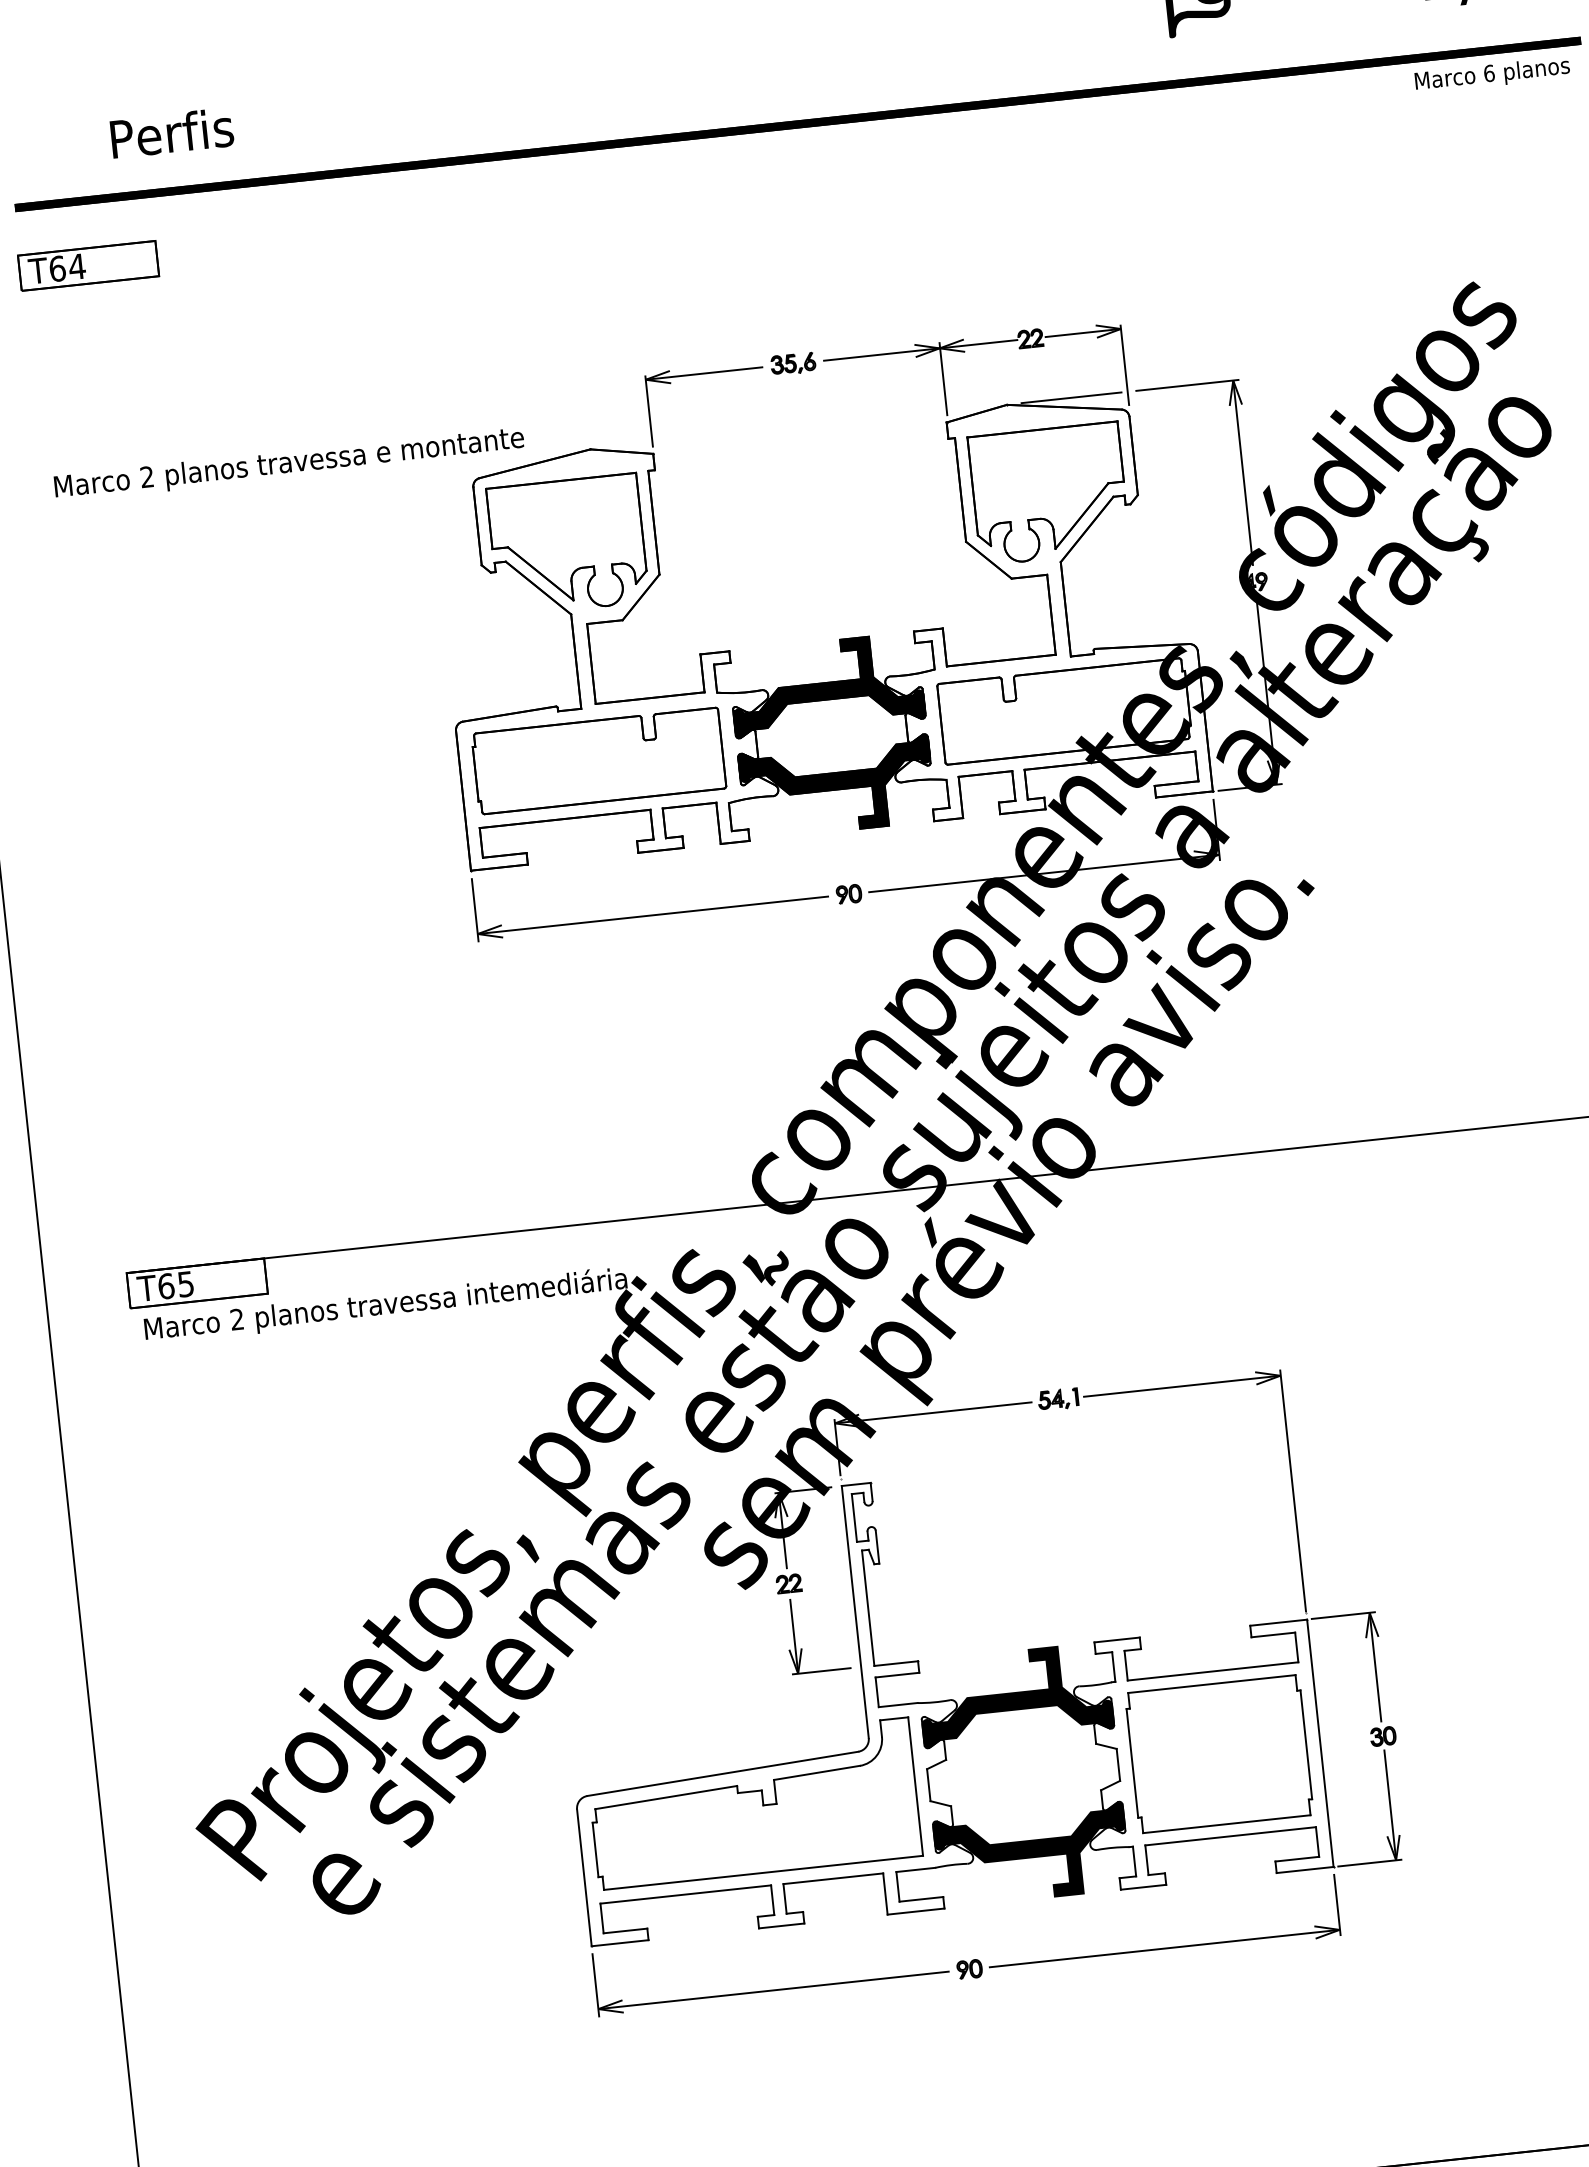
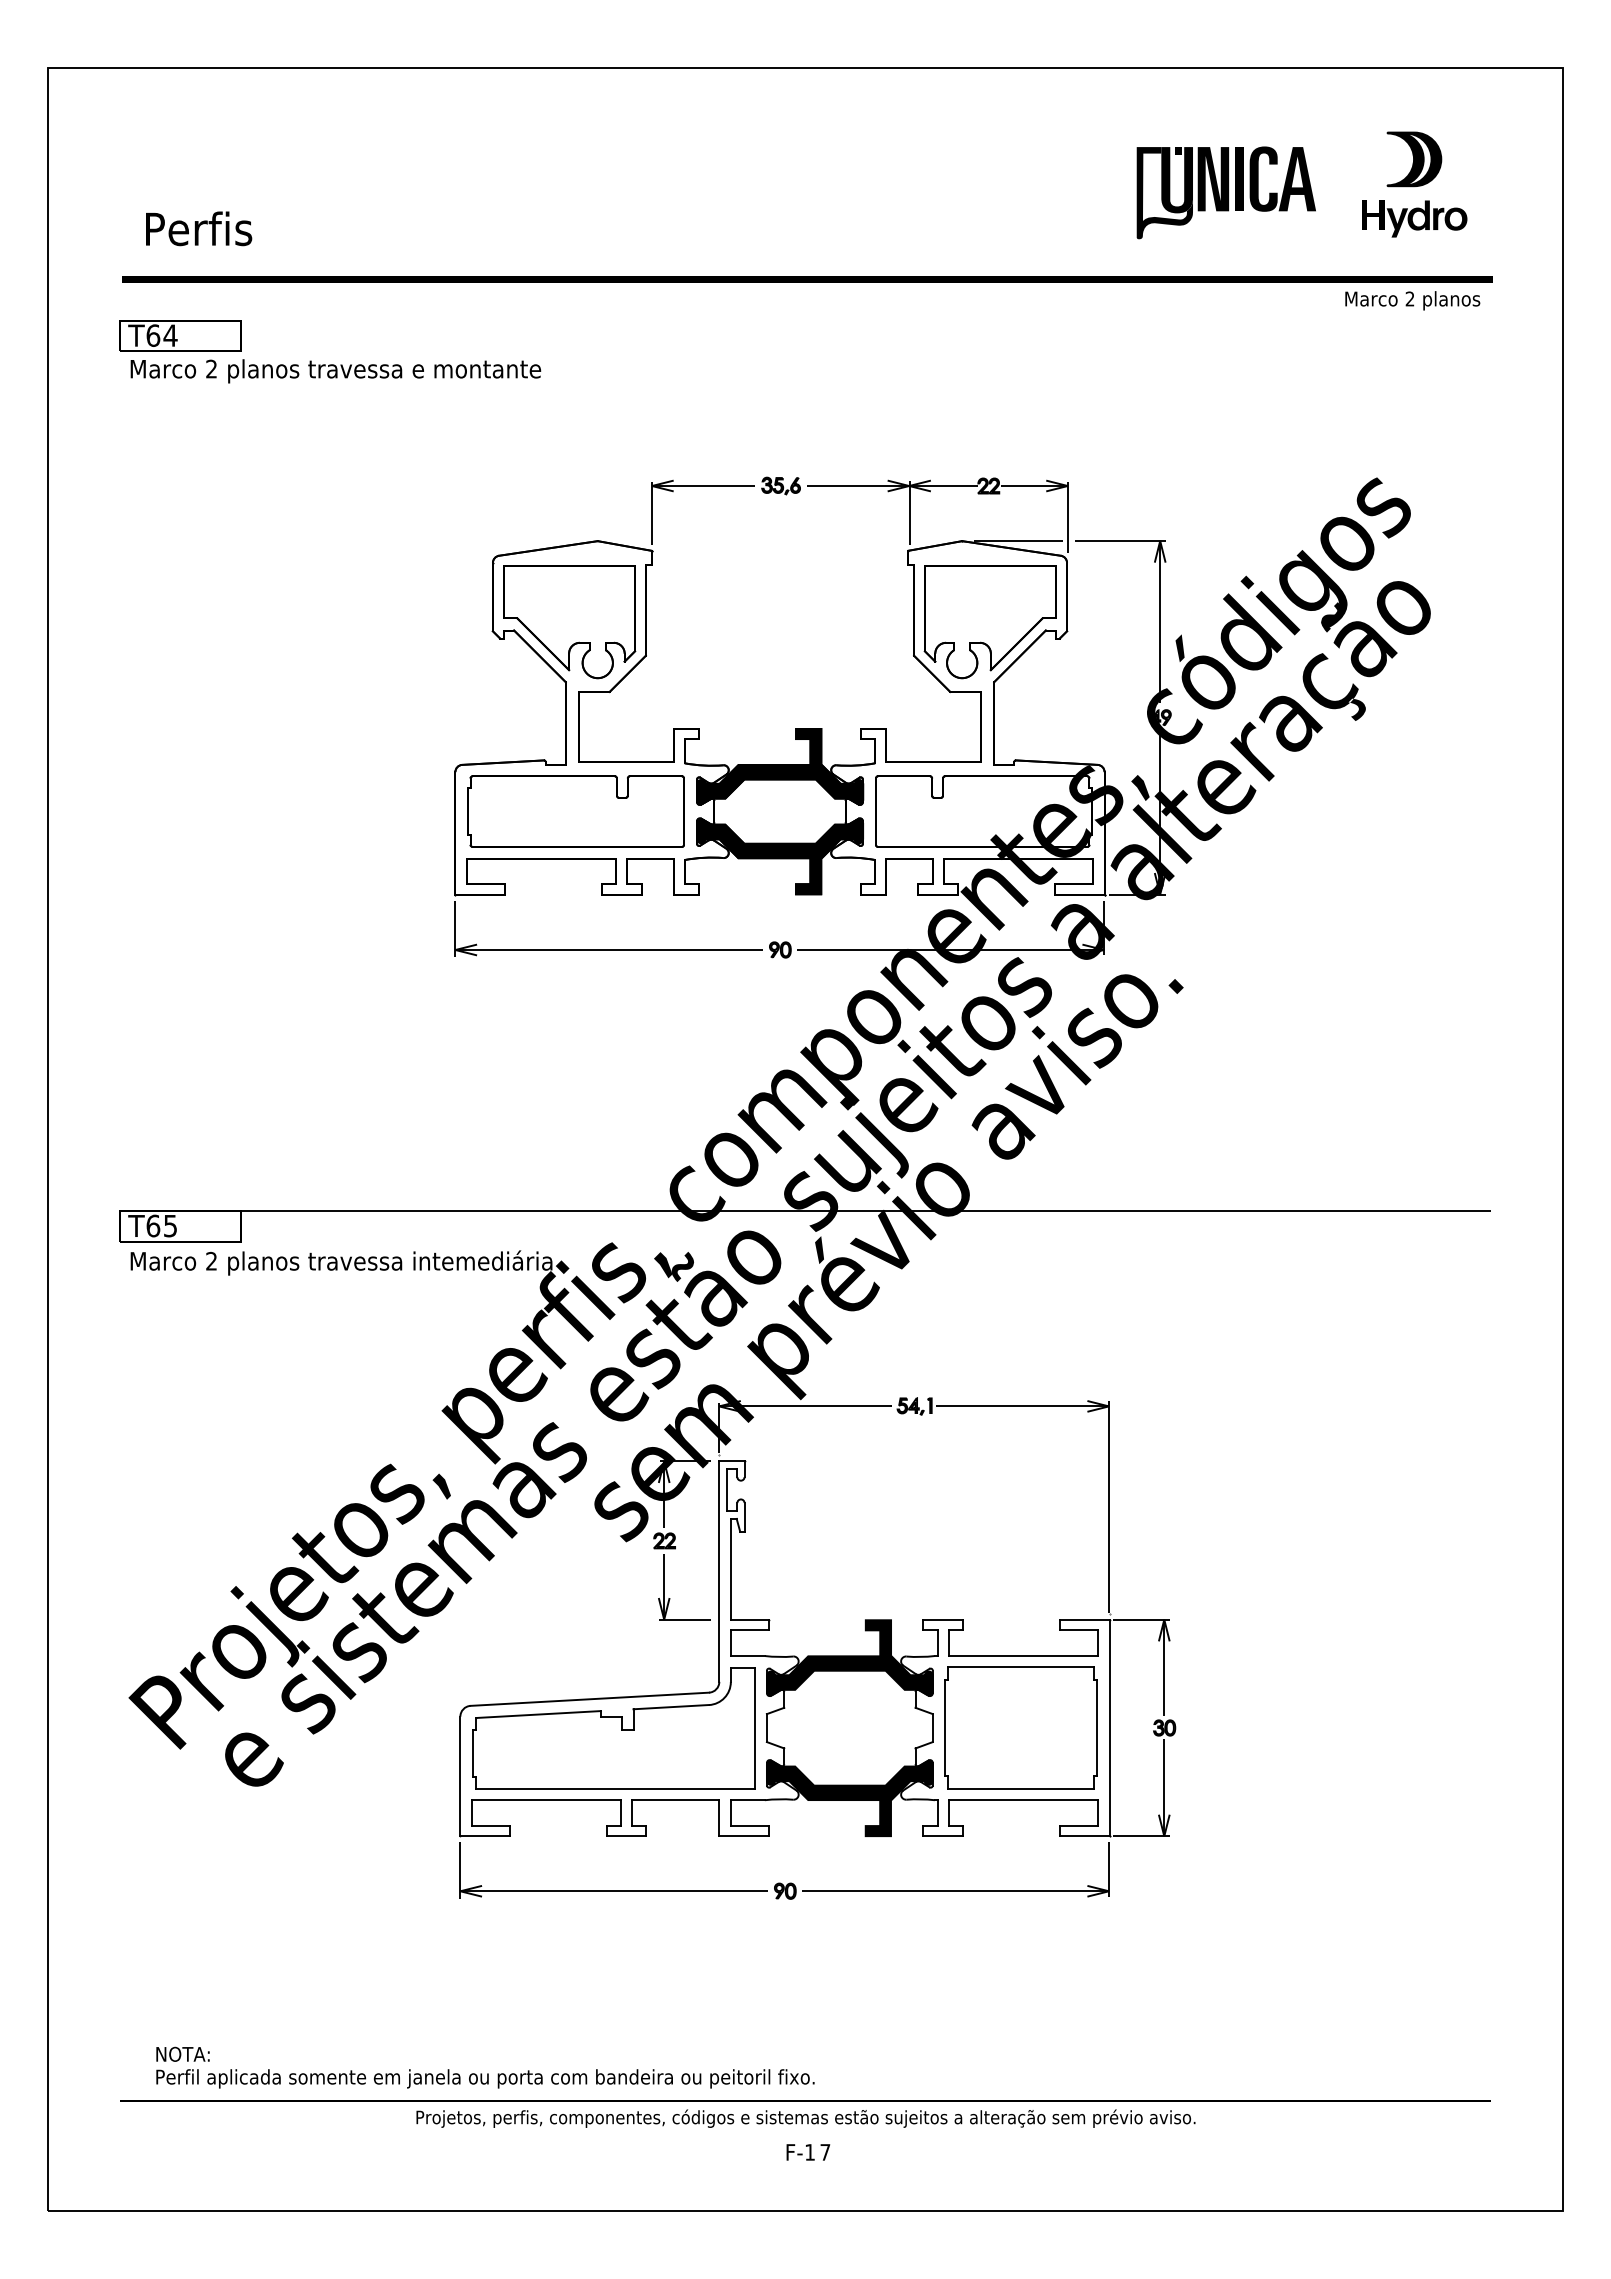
text: (1488, 72) -> (1409, 298), 6 -> 2
text: (172, 132) -> (199, 228), moved
text: (289, 464) -> (335, 371), moved

